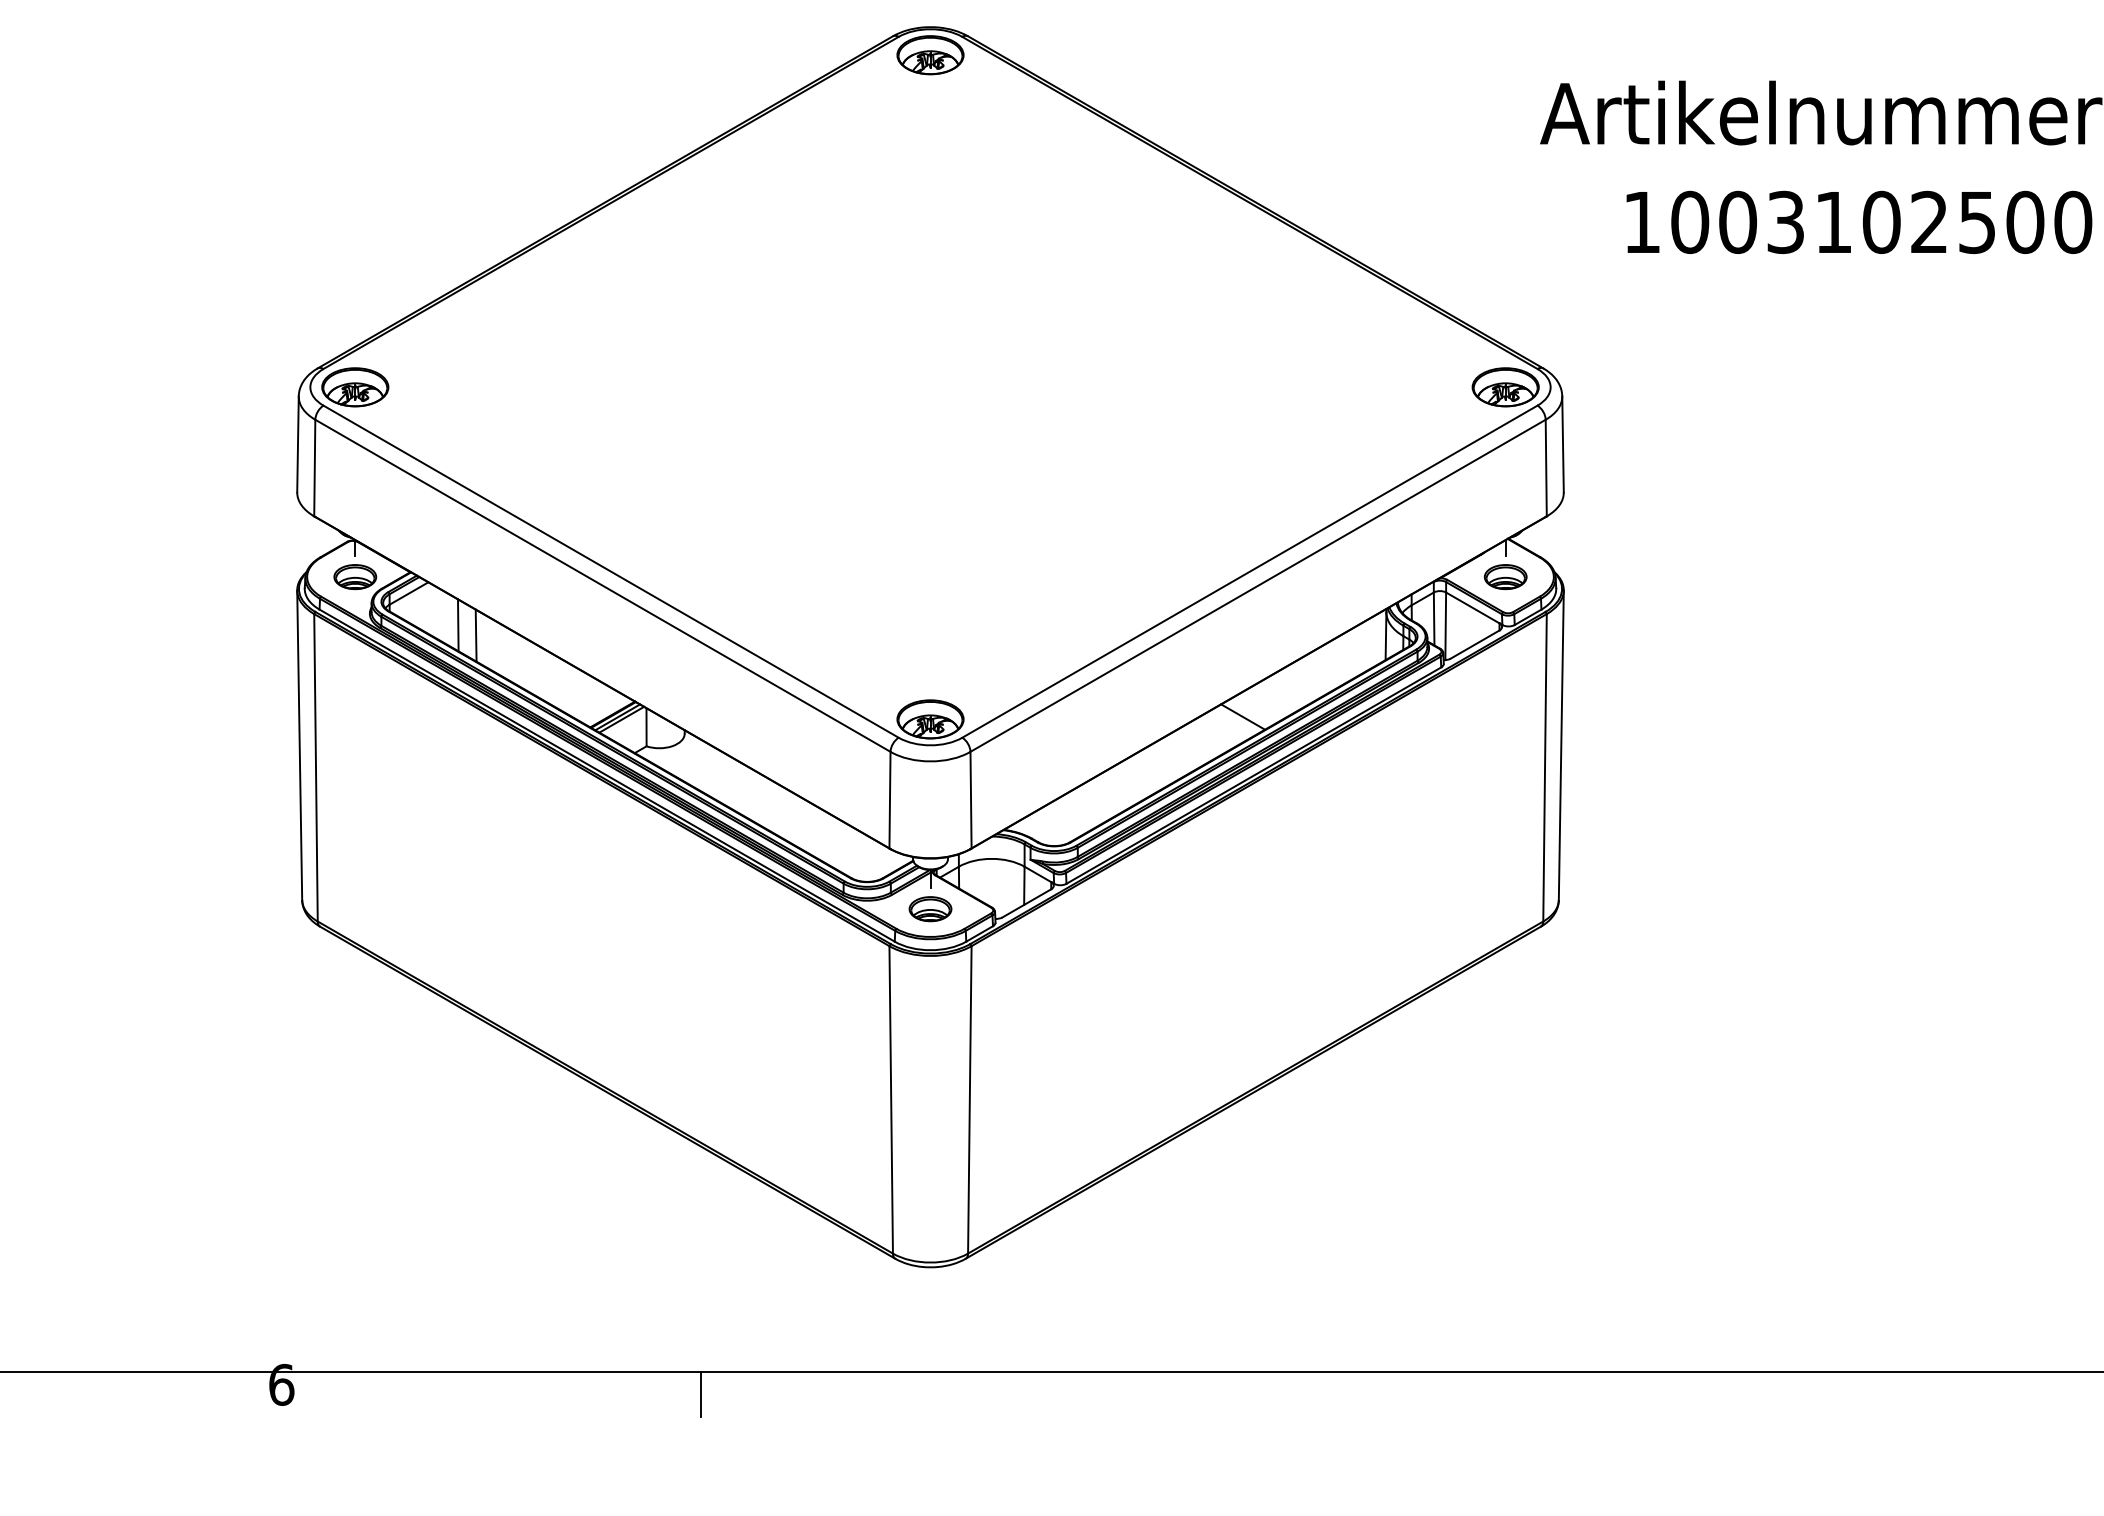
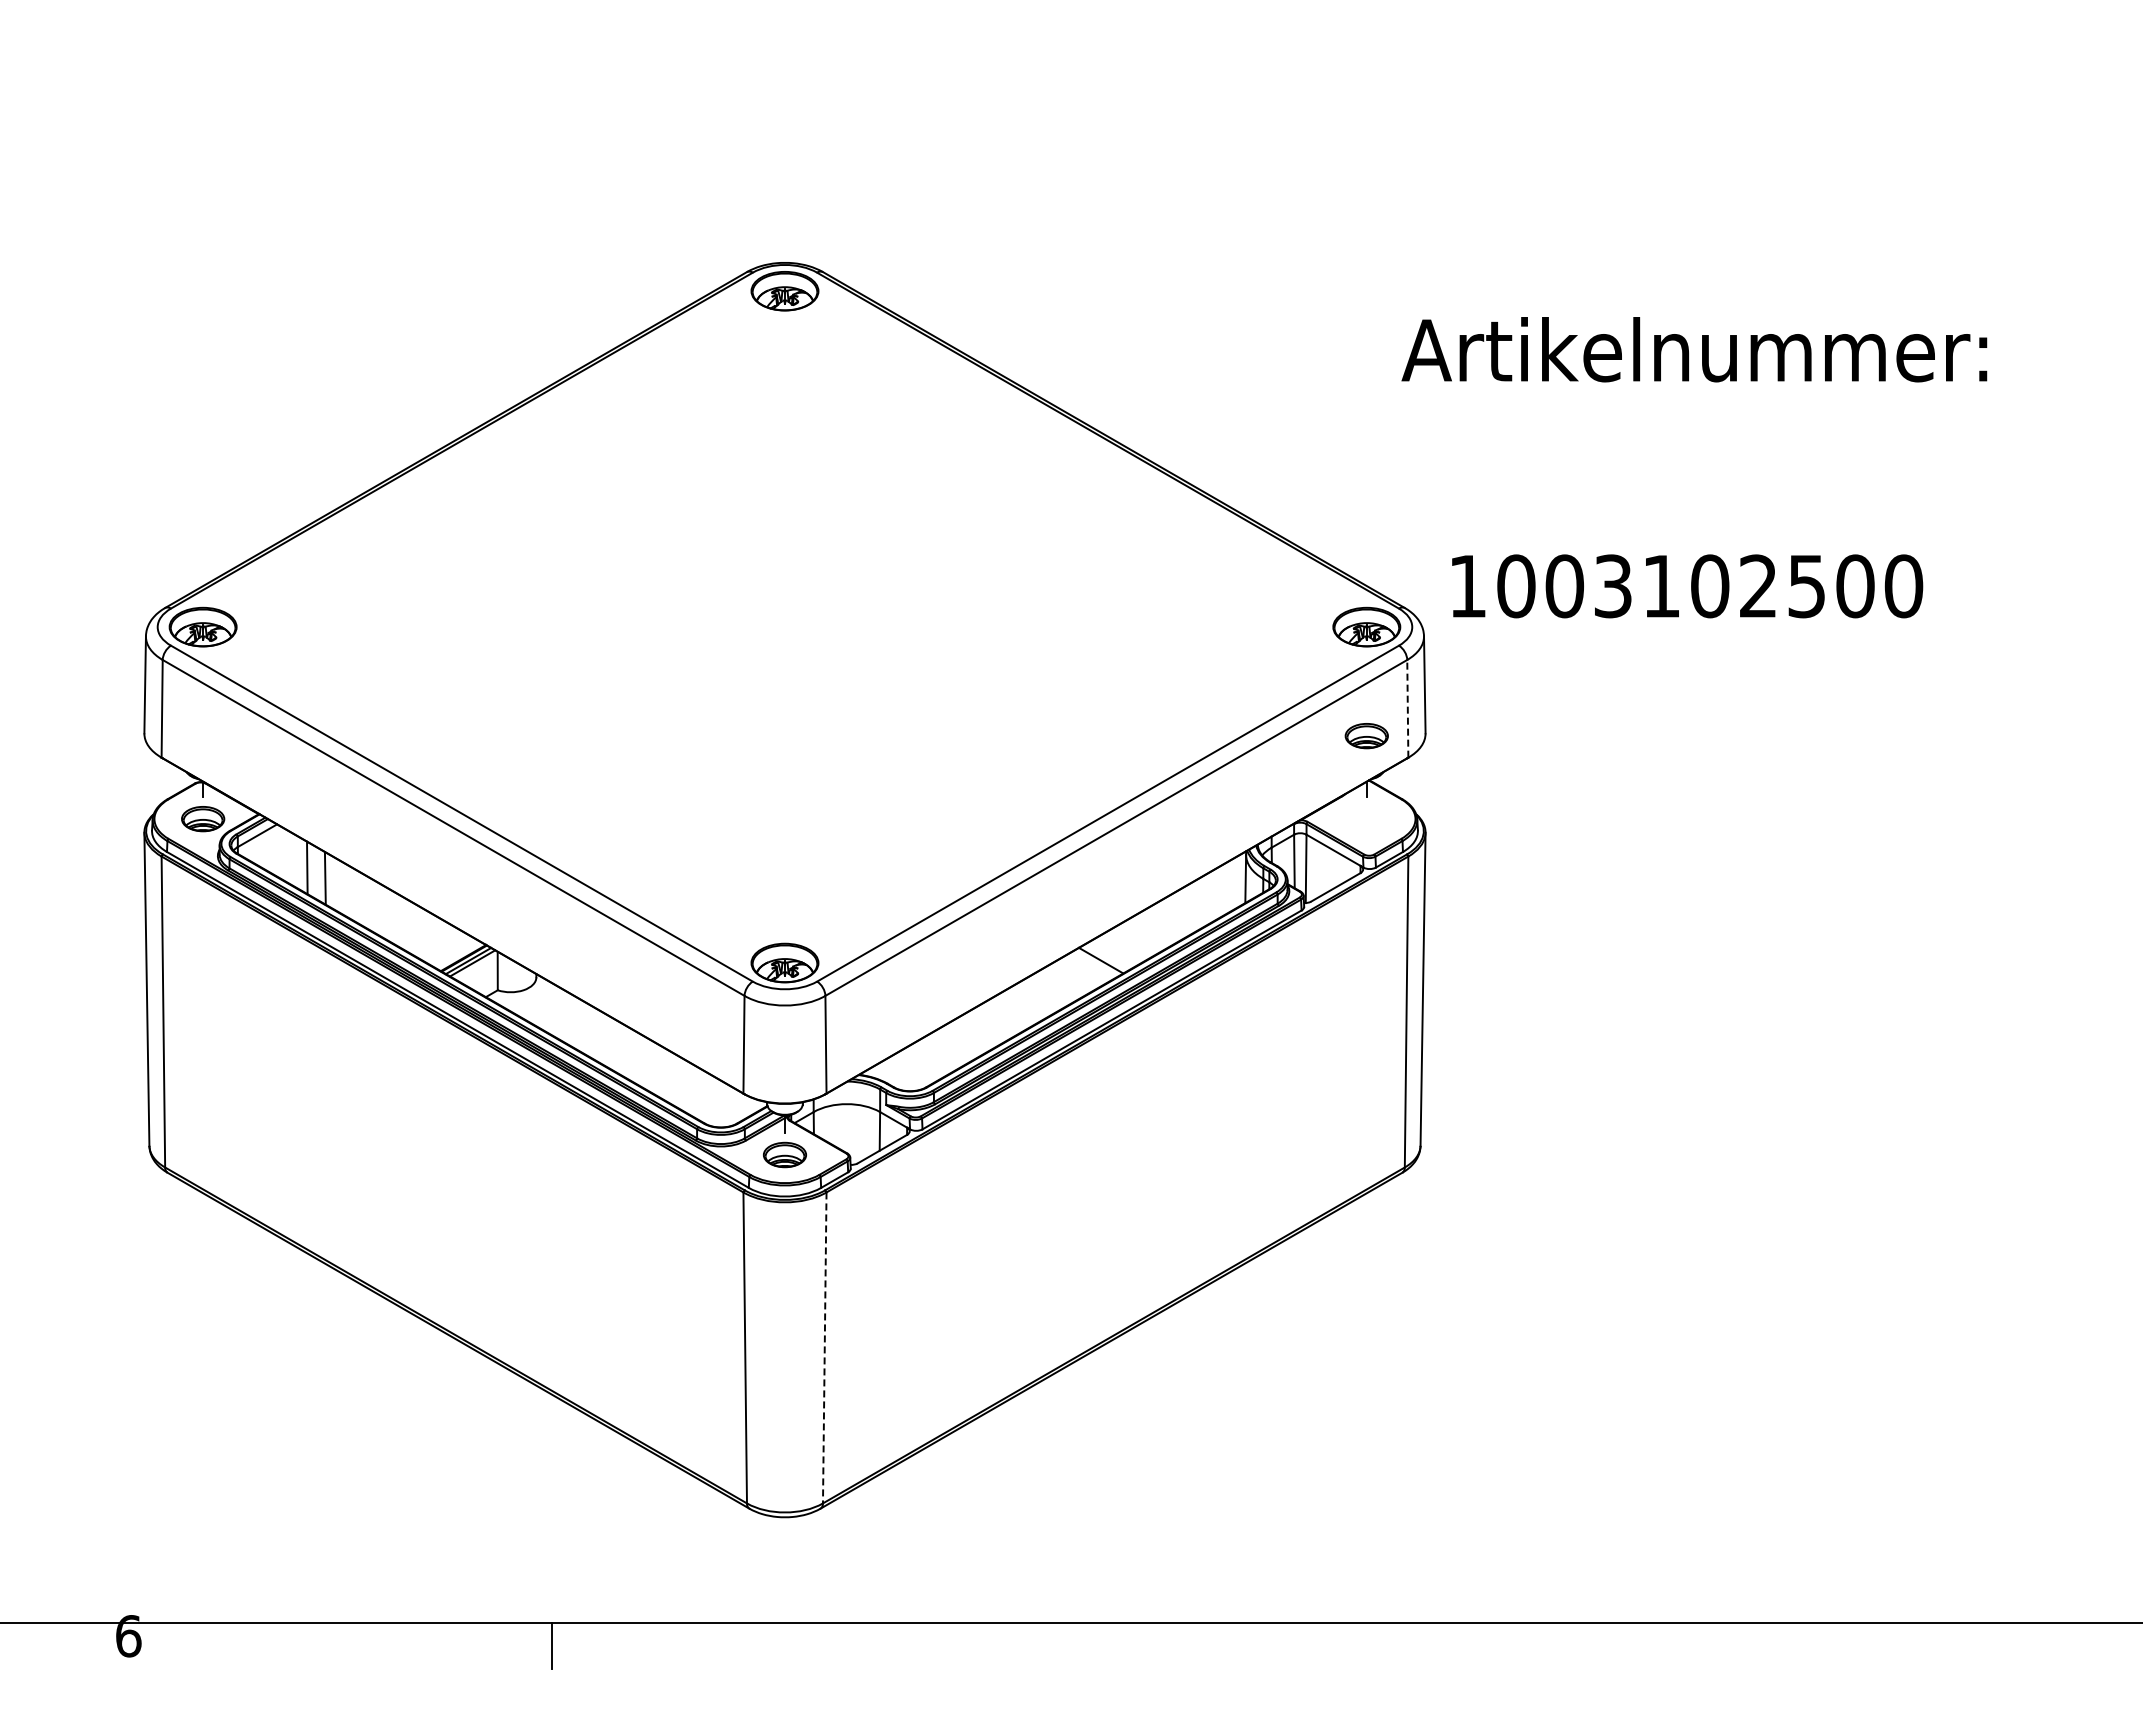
text: (1859, 222) -> (1687, 586), moved
line: (1545, 467) -> (1407, 708), solid -> dashed
part: (1505, 577) -> (1366, 736), moved
line: (969, 1100) -> (824, 1348), solid -> dashed

